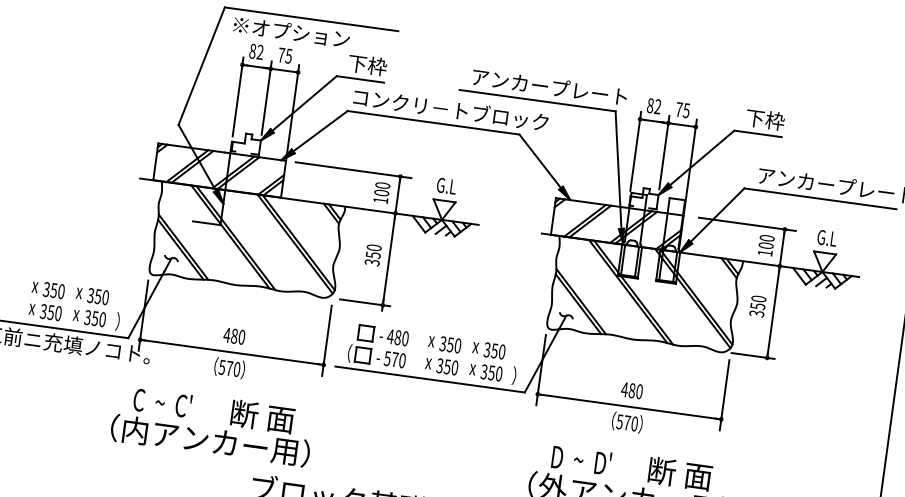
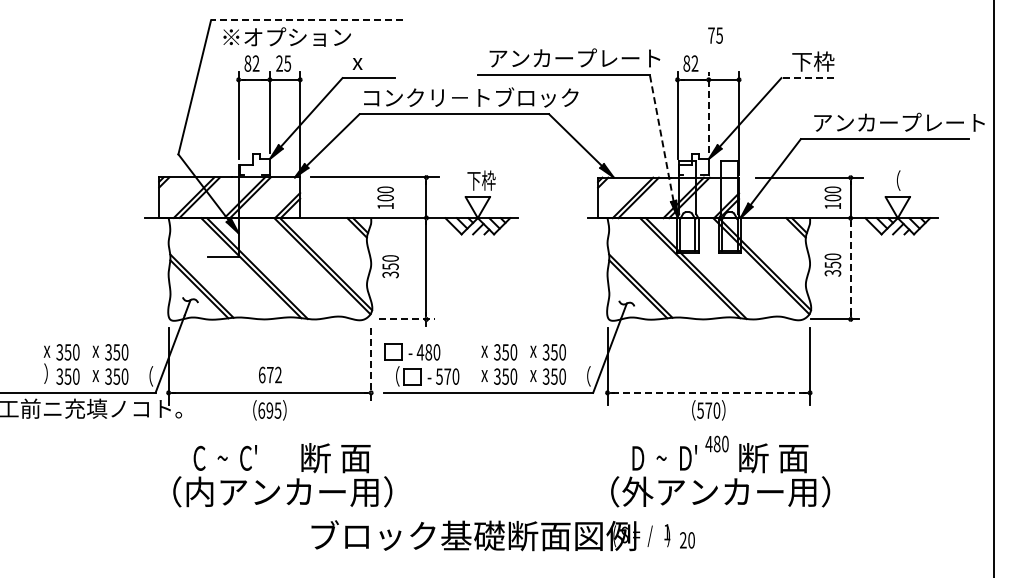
line: (311, 19) -> (306, 20), solid -> dashed
text: (281, 55) -> (279, 63), 75 -> 25
text: (366, 64) -> (373, 61), 下枠 -> x
text: (682, 110) -> (715, 35), moved
line: (757, 134) -> (807, 78), solid -> dashed
line: (664, 152) -> (708, 112), solid -> dashed
line: (618, 169) -> (661, 137), solid -> dashed
text: (449, 186) -> (481, 180), G.L -> 下枠
text: (381, 192) -> (385, 197), moved
text: (826, 237) -> (897, 180), G.L -> （
text: (373, 255) -> (390, 266), moved
line: (364, 302) -> (406, 319), solid -> dashed
text: (31, 307) -> (46, 373), x -> ）
line: (773, 311) -> (850, 268), solid -> dashed
text: (122, 322) -> (146, 376), ） -> （
part: (383, 334) -> (412, 351), moved
text: (233, 335) -> (269, 374), 480 -> 672
line: (327, 341) -> (371, 366), solid -> dashed
text: (229, 368) -> (269, 410), 570 -> 695
text: (518, 376) -> (583, 376), ） -> （
text: (631, 390) -> (716, 443), moved
line: (629, 406) -> (708, 392), solid -> dashed
text: (212, 425) -> (282, 475), moved

